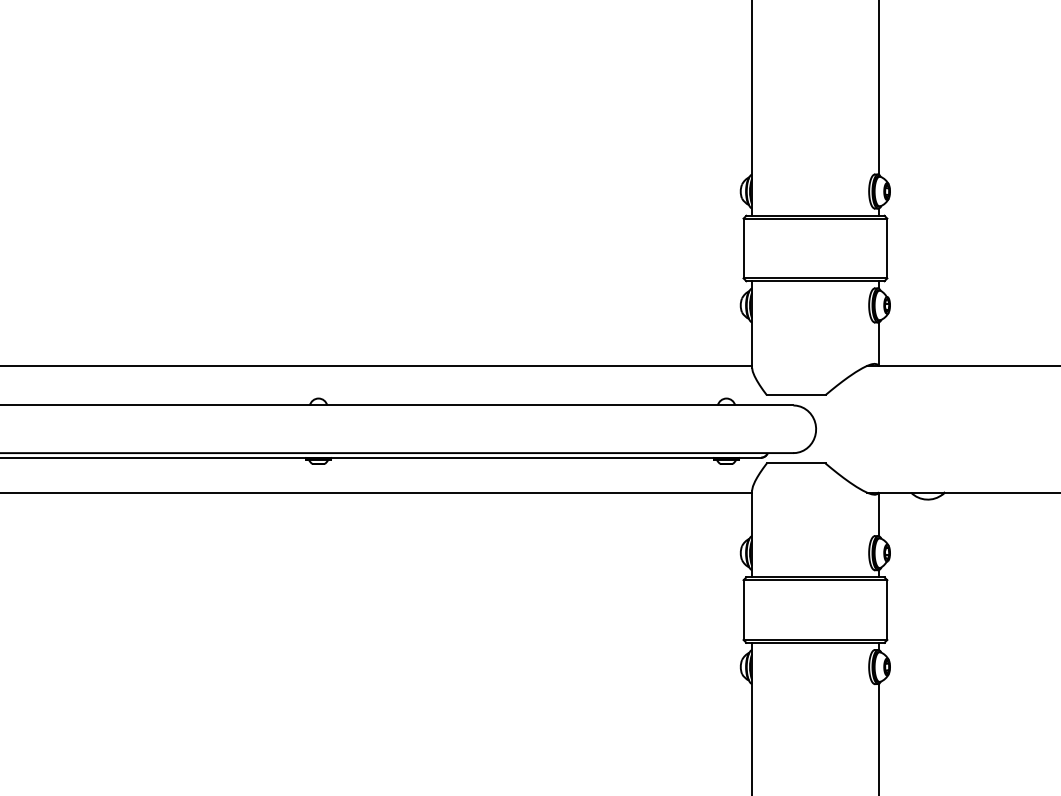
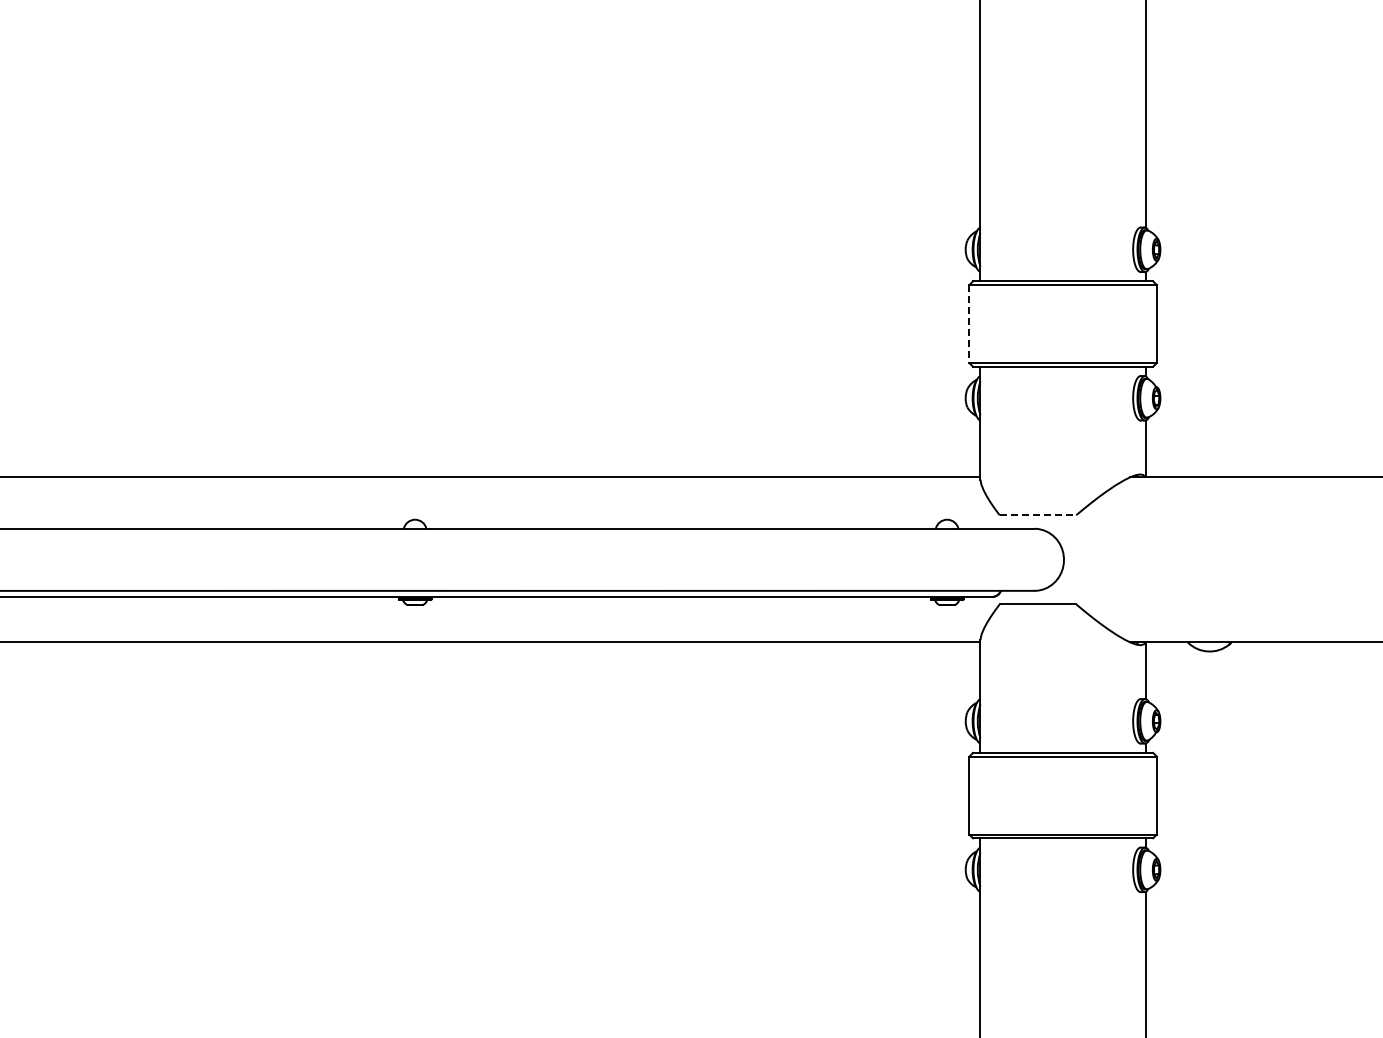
line: (743, 248) -> (969, 324), solid -> dashed
line: (796, 395) -> (1038, 515), solid -> dashed

